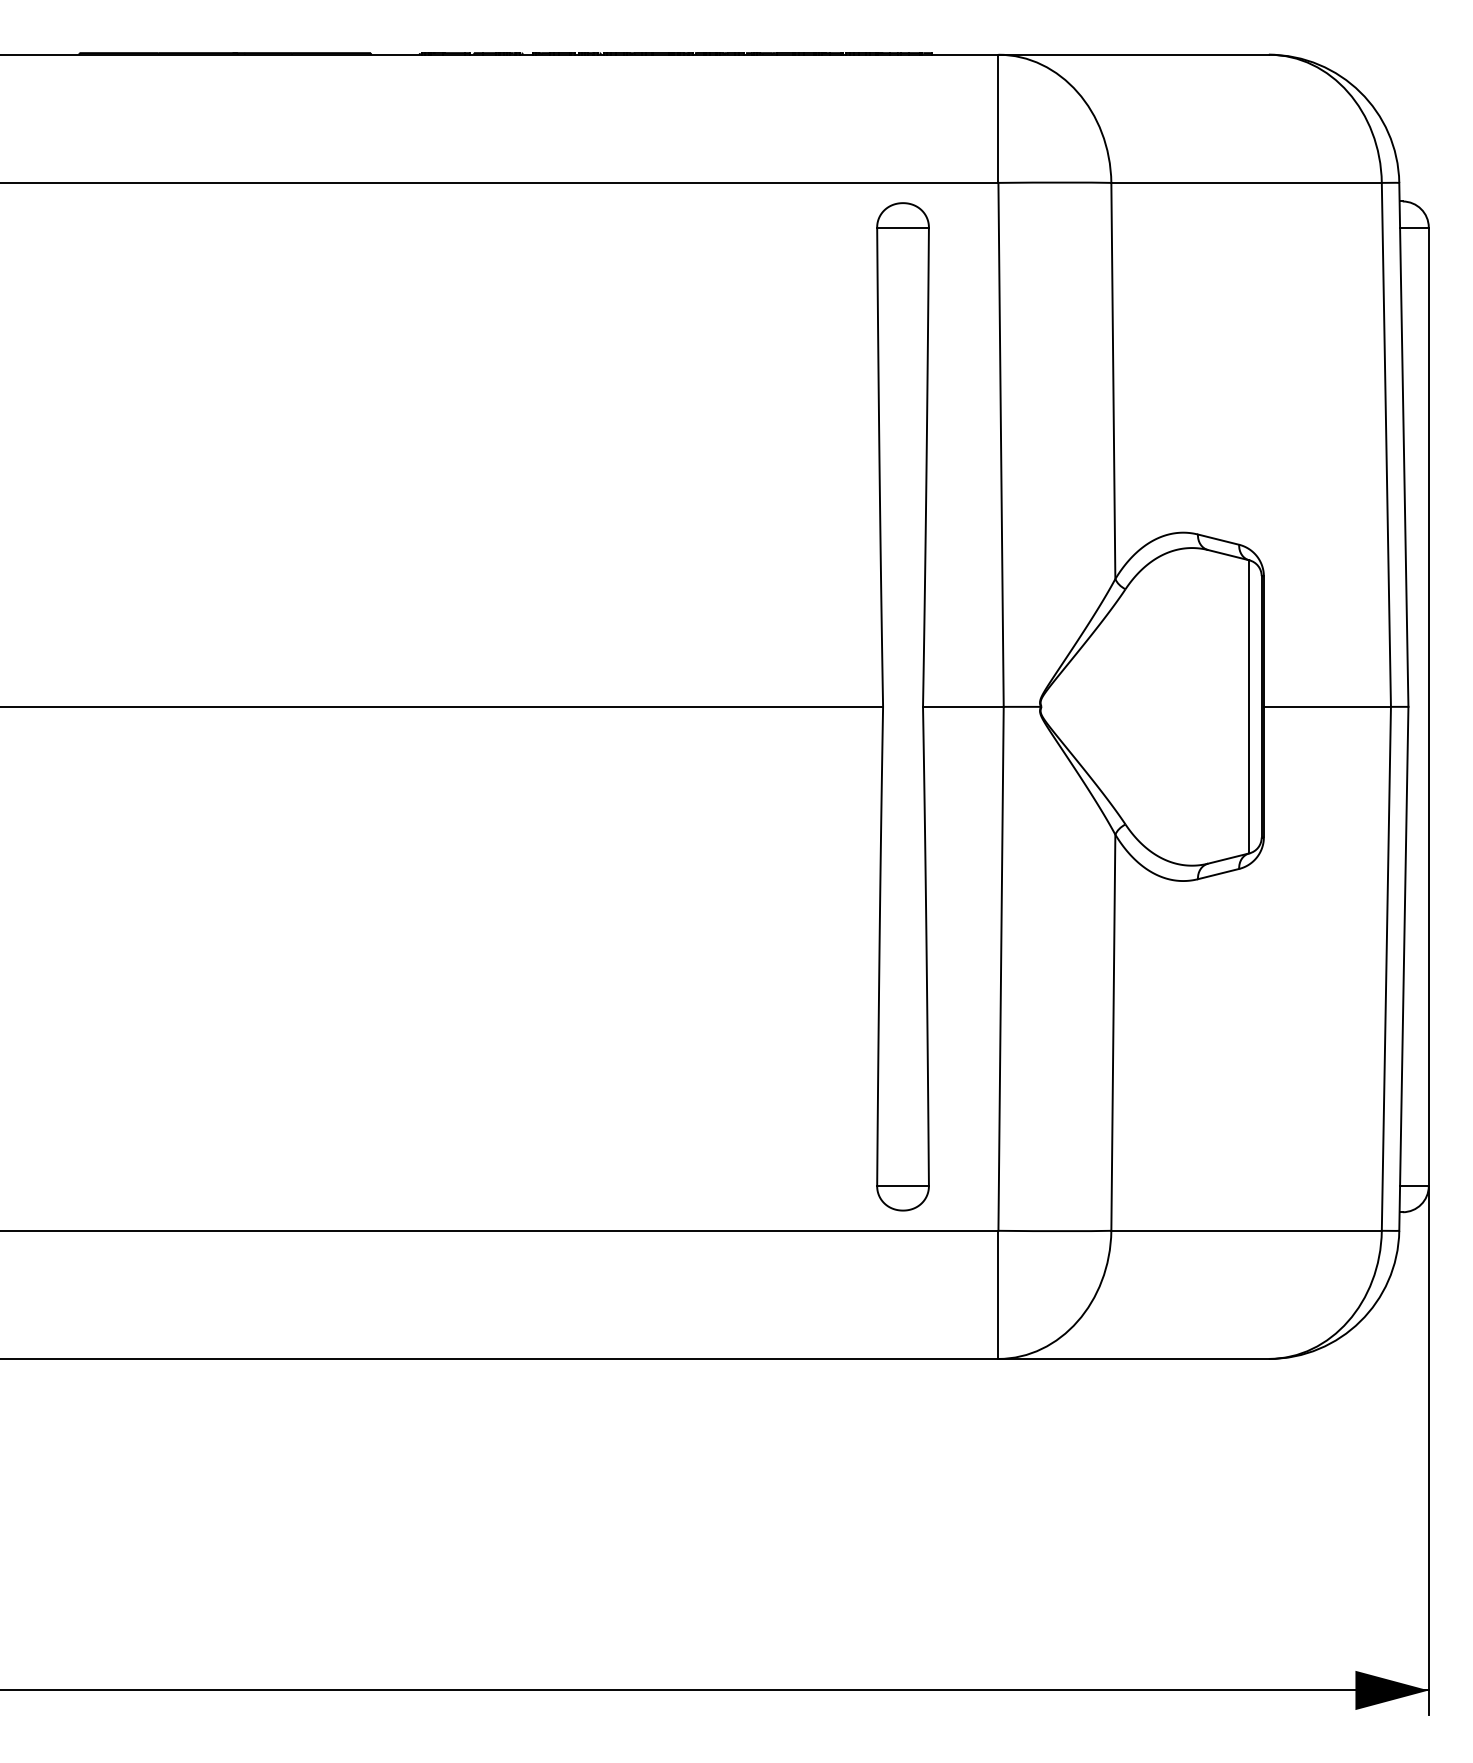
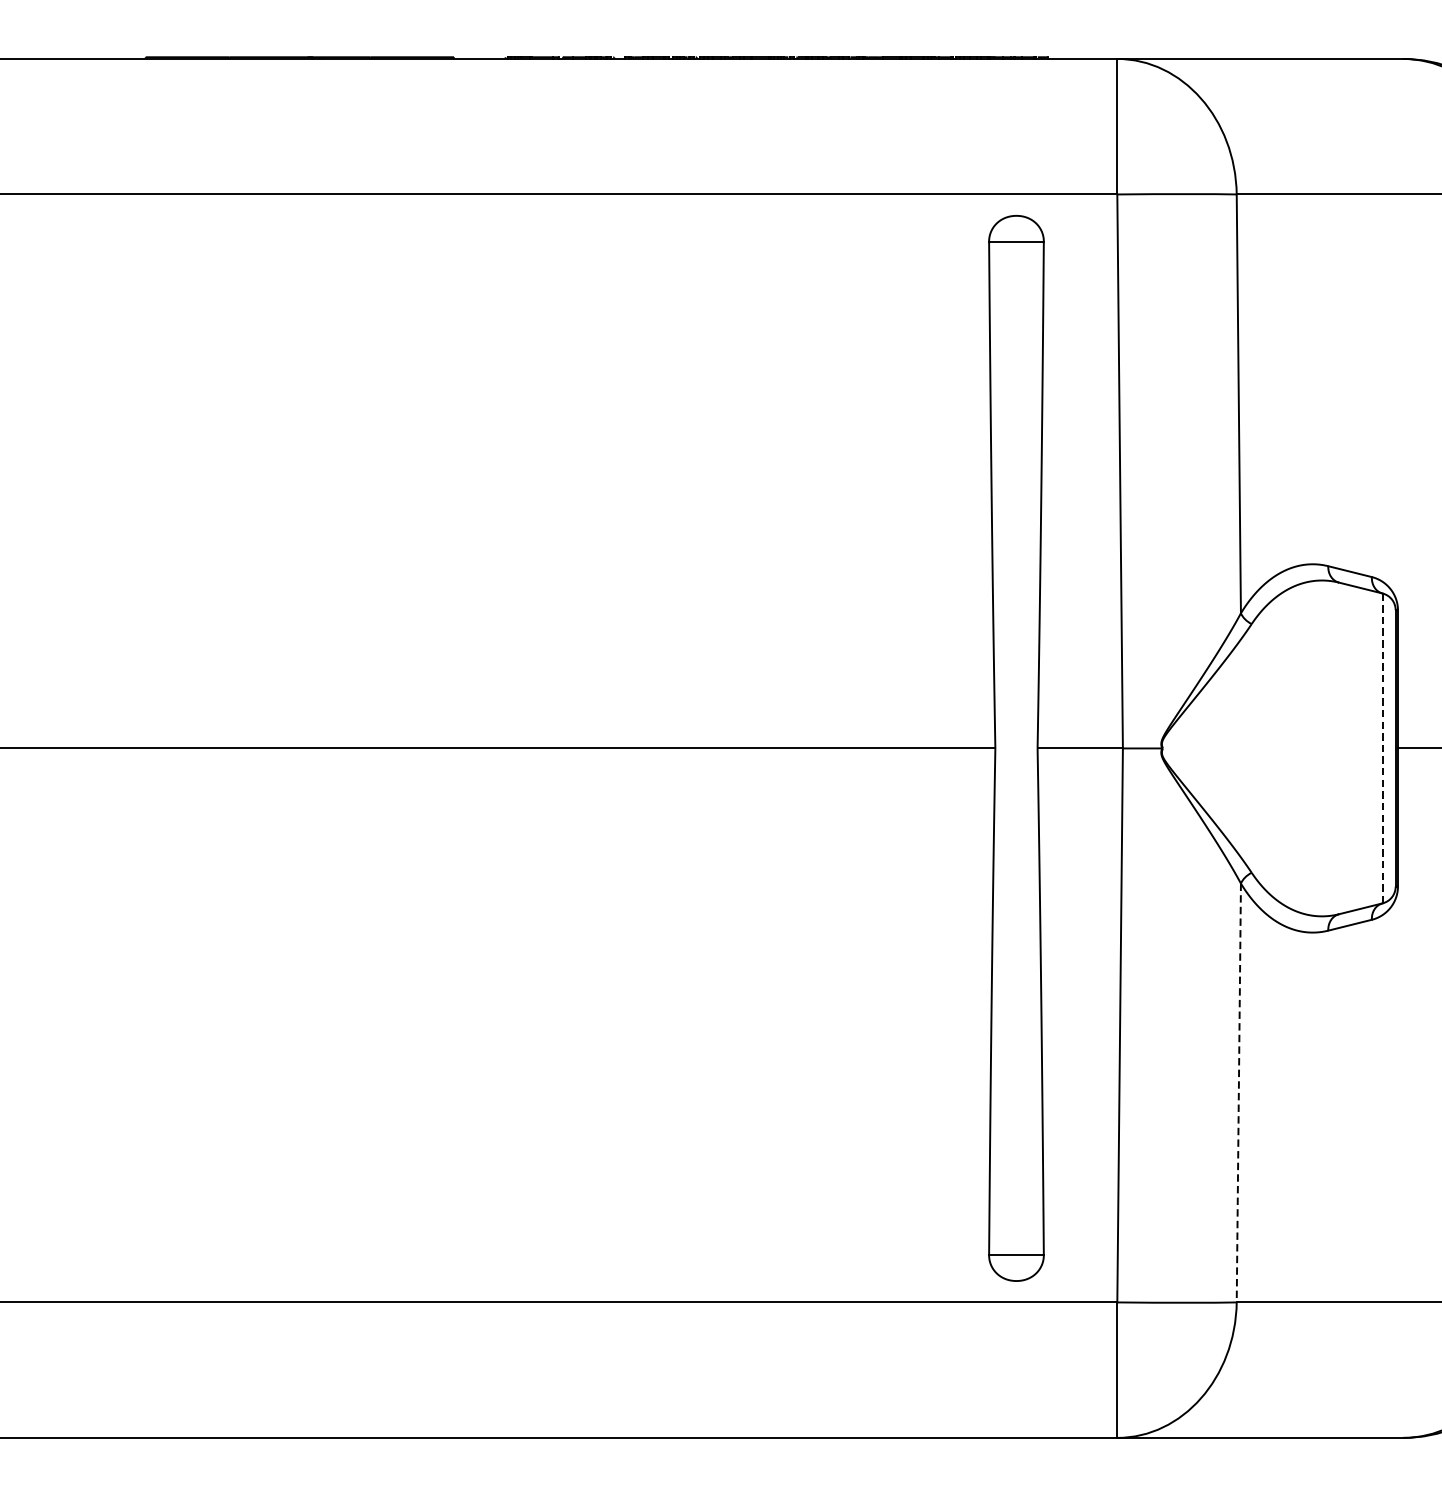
line: (1249, 706) -> (1382, 748), solid -> dashed
line: (1113, 1033) -> (1238, 1093), solid -> dashed

